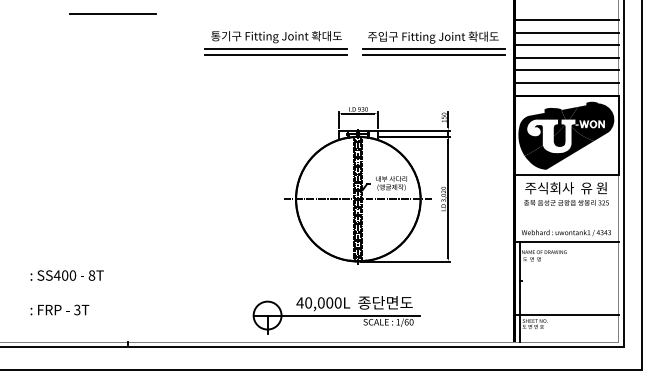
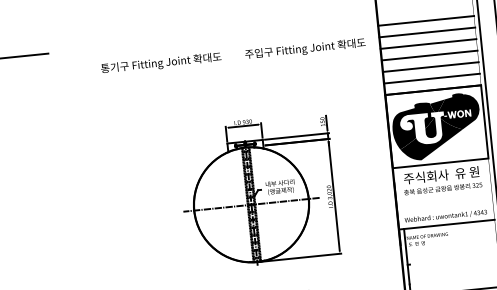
line: (276, 49) -> (162, 74), removed
line: (433, 49) -> (306, 60), removed
line: (276, 55) -> (162, 80), removed
line: (433, 55) -> (307, 65), removed

